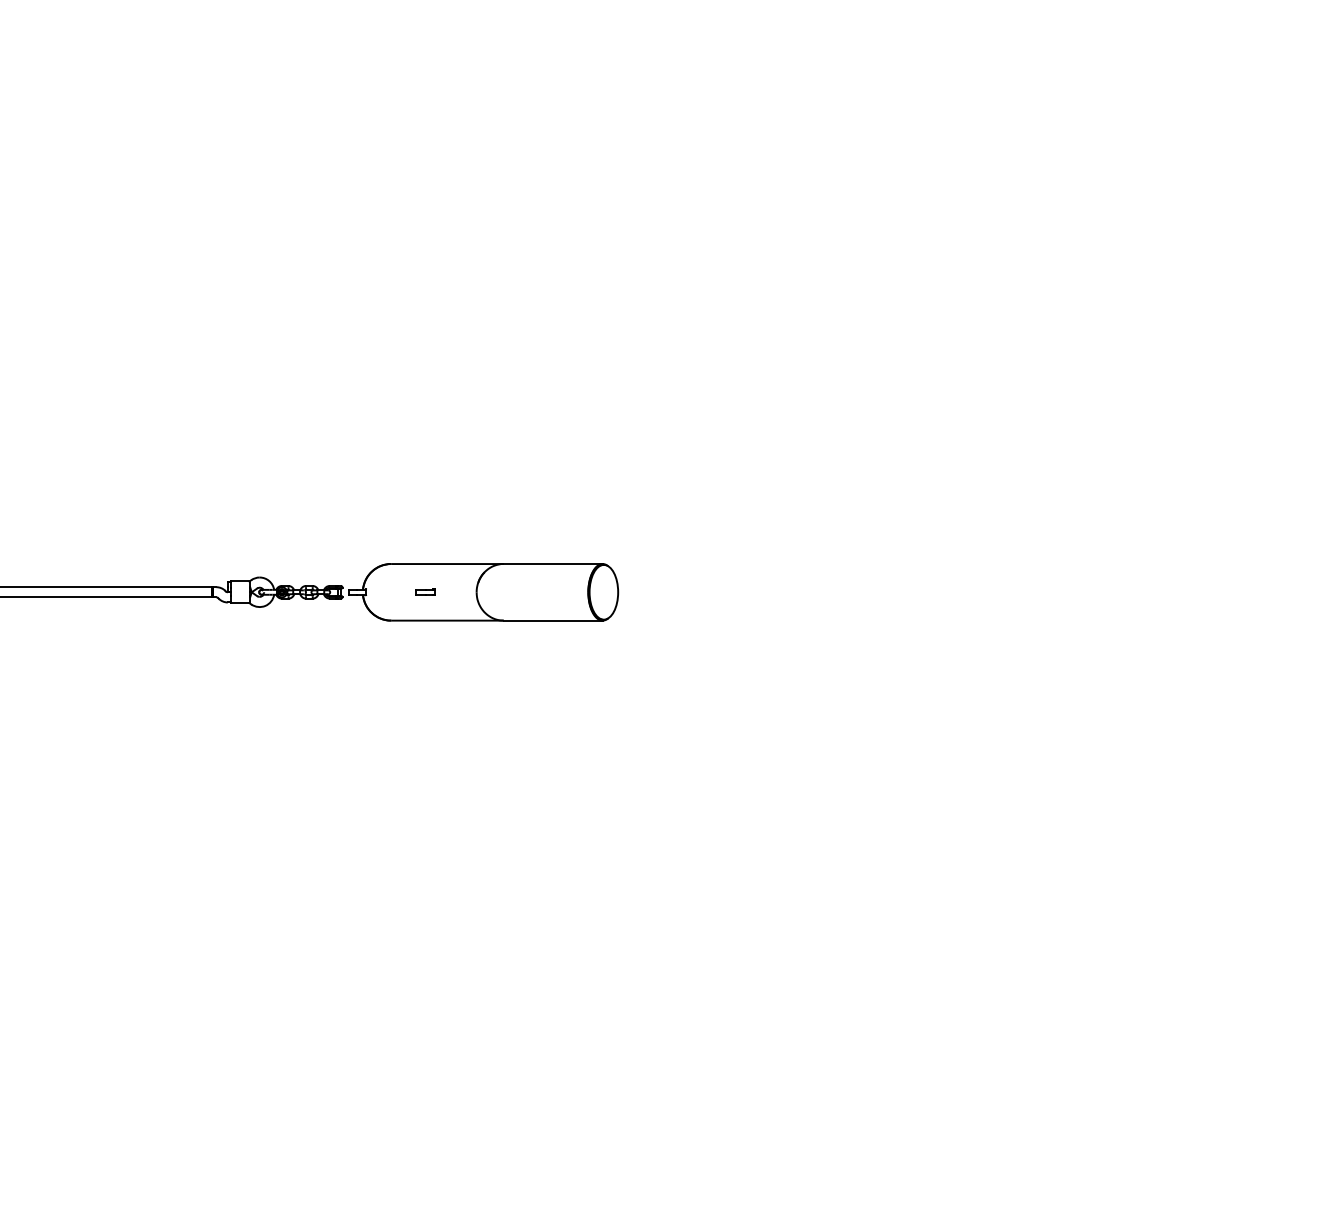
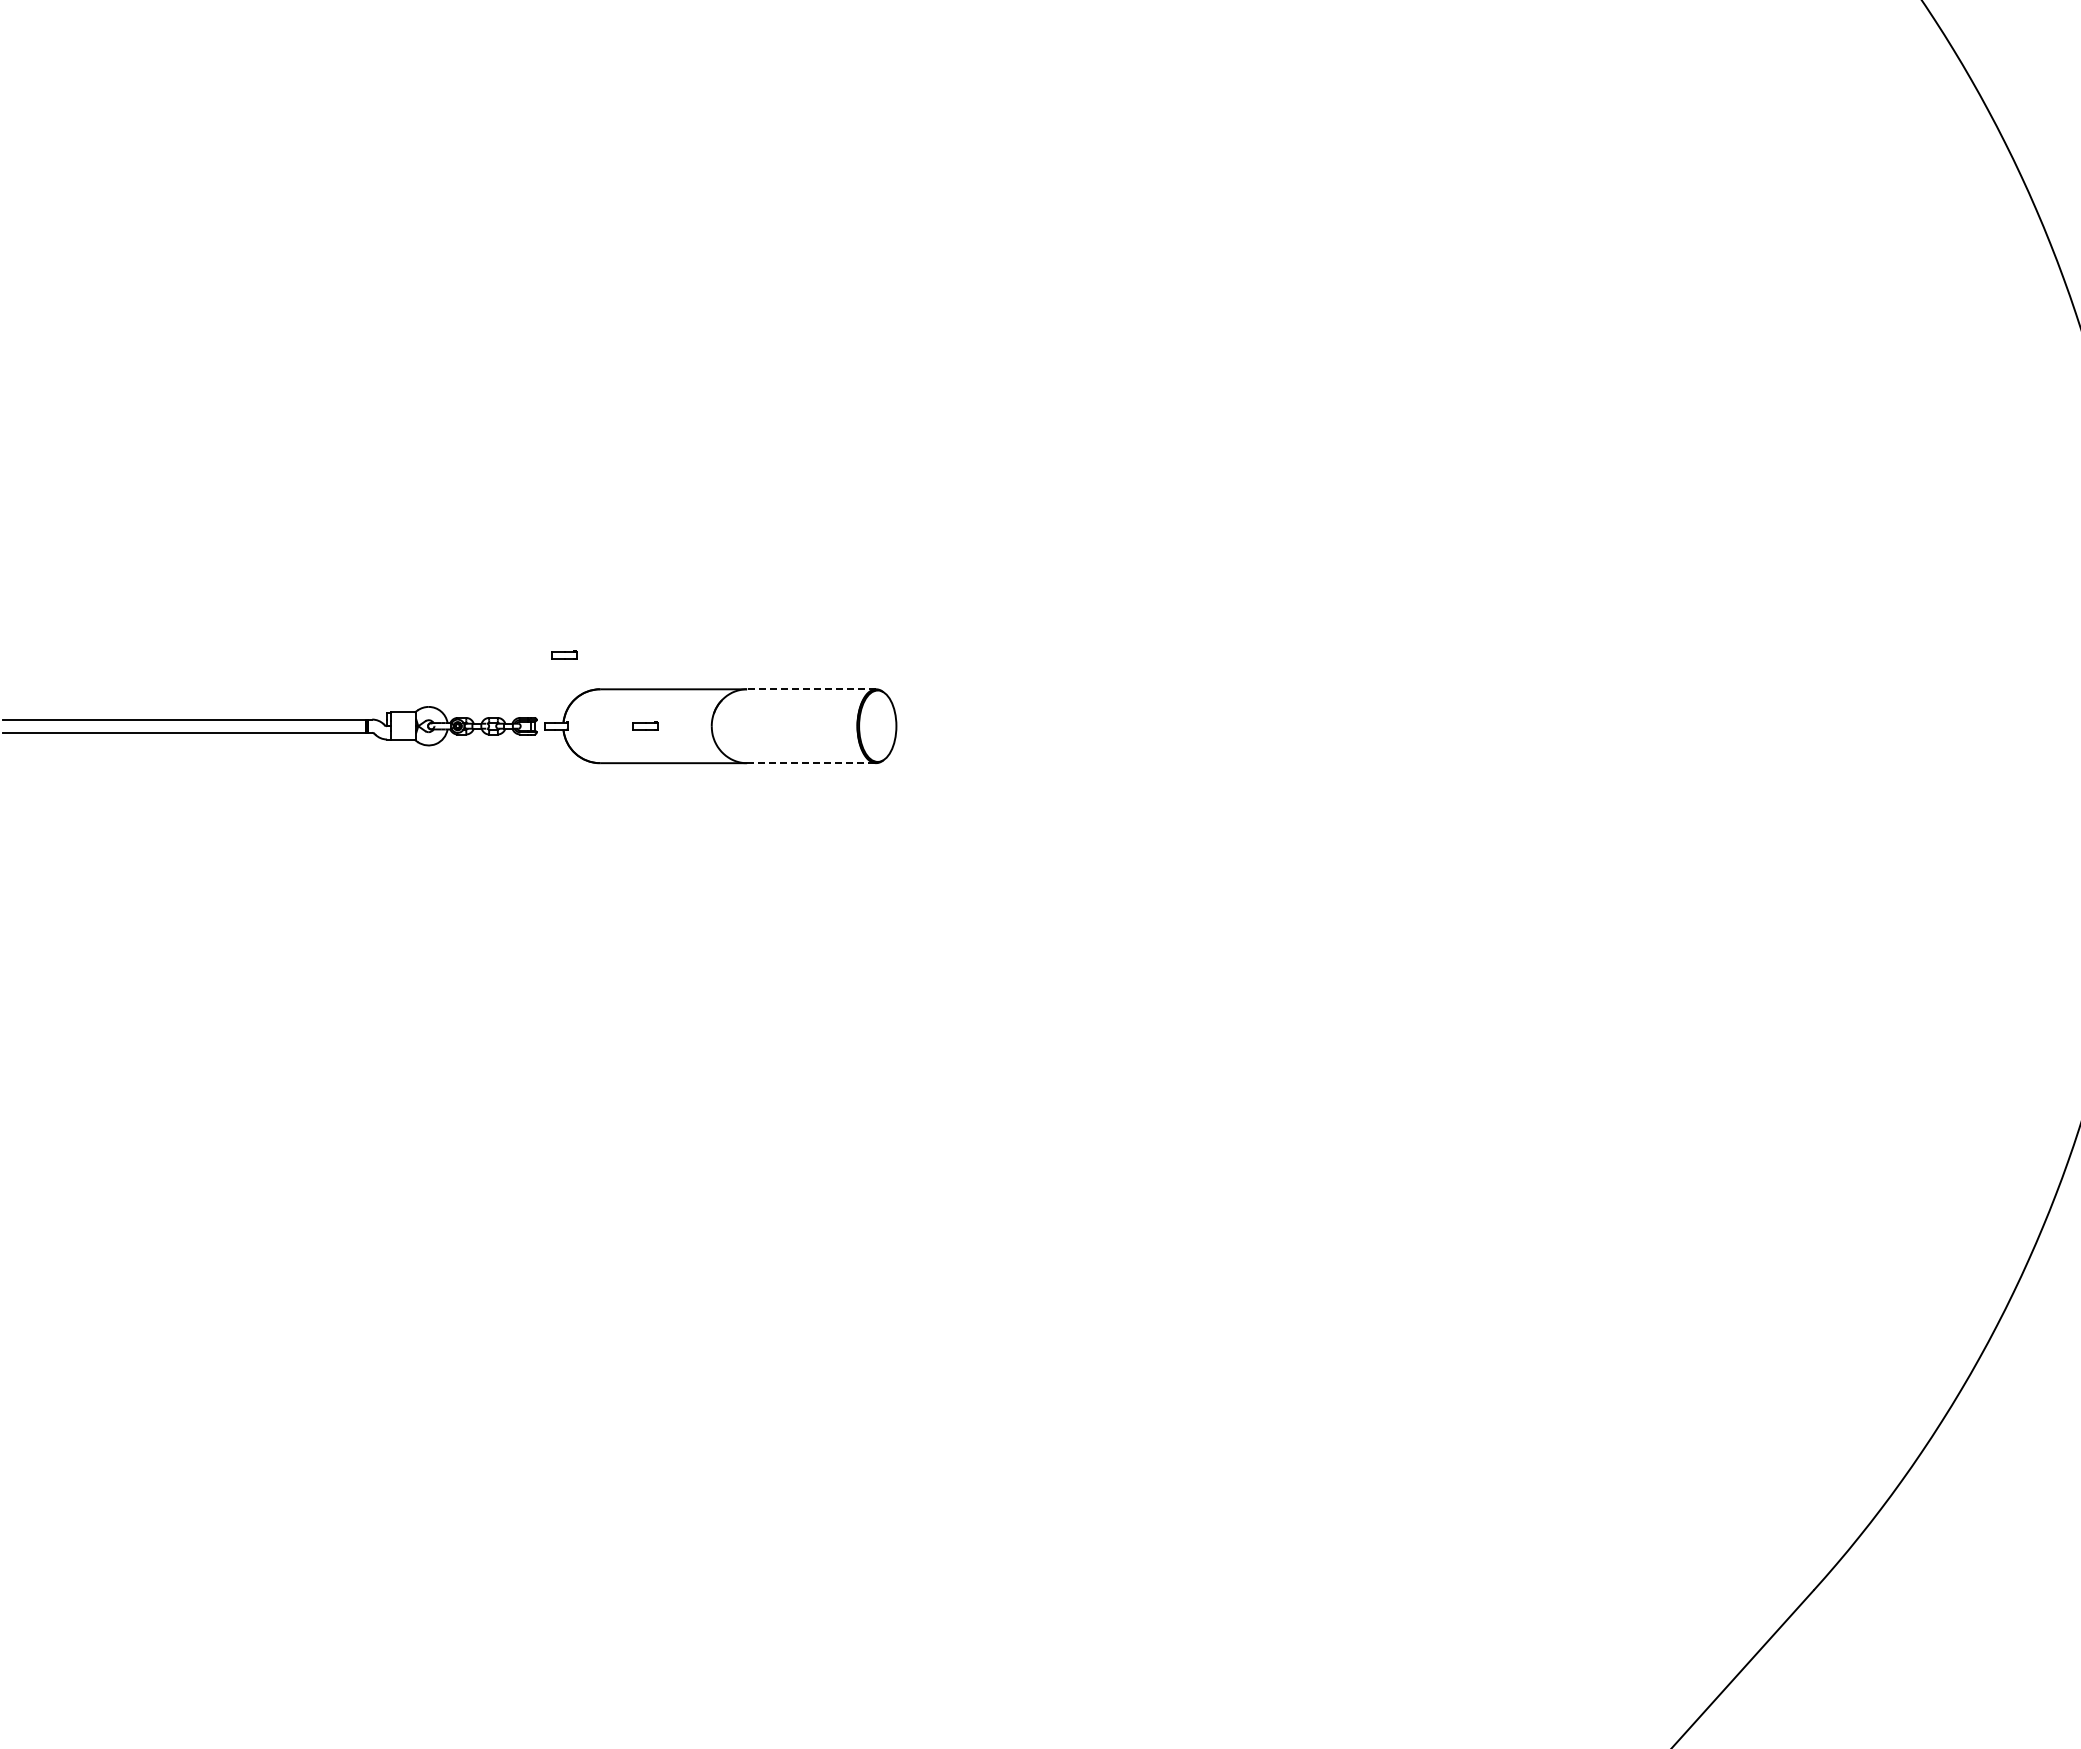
part: (363, 537) -> (564, 654), added
line: (553, 564) -> (811, 689), solid -> dashed
line: (553, 620) -> (811, 763), solid -> dashed

